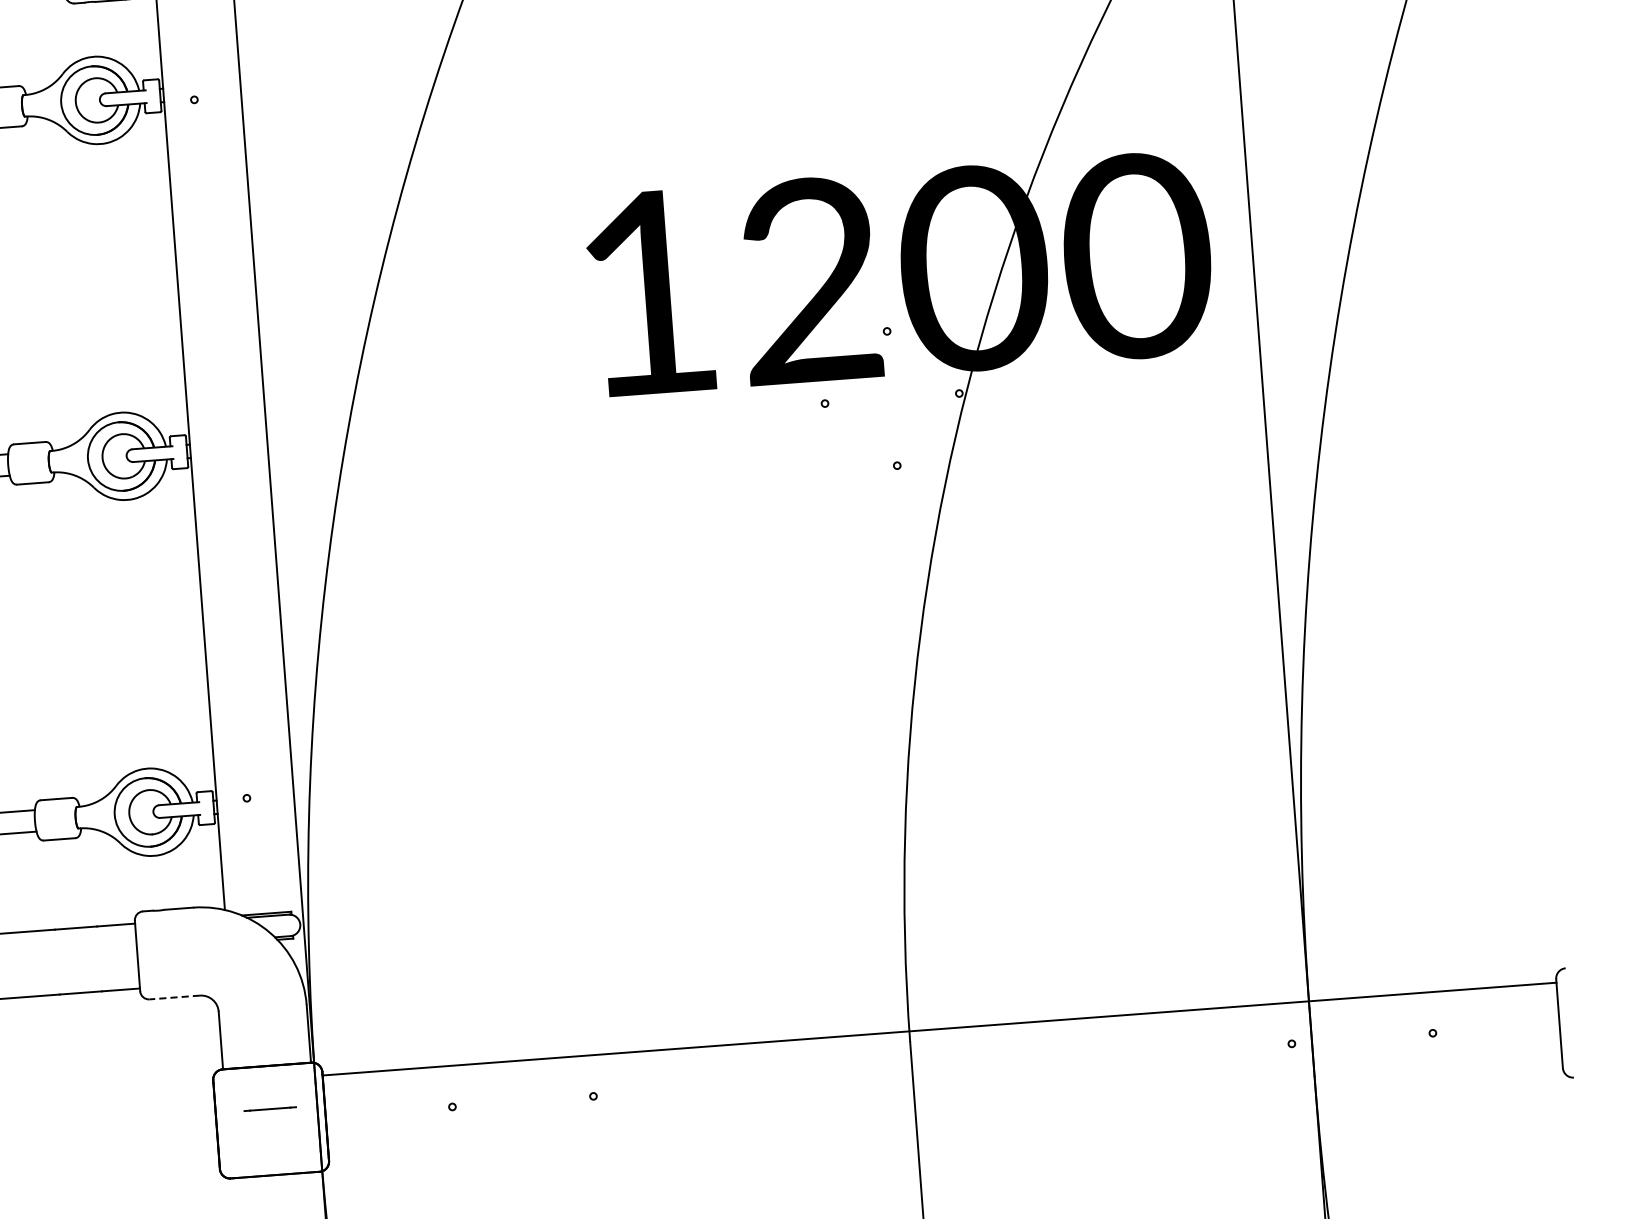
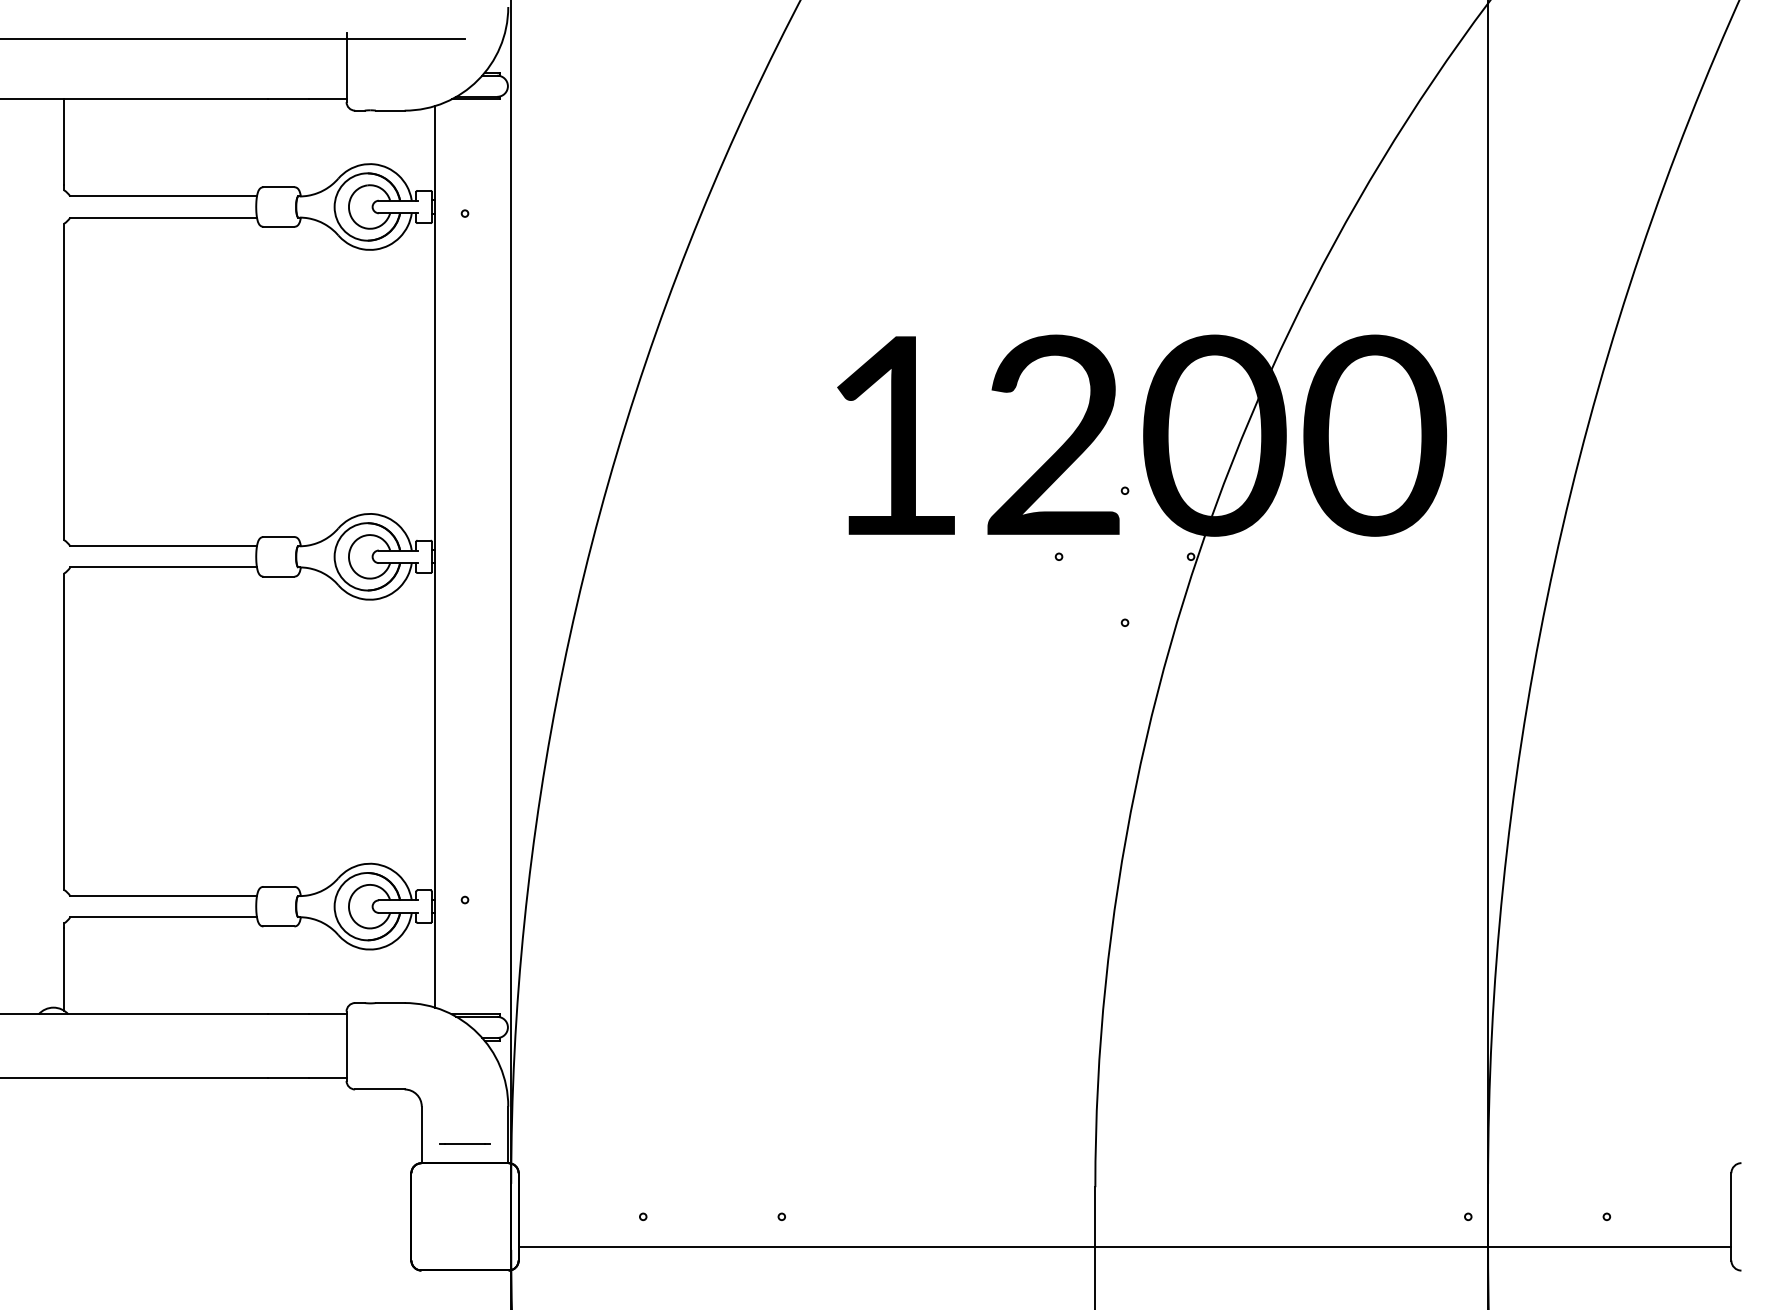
line: (174, 997) -> (379, 1089), dashed -> solid
line: (939, 1029) -> (1124, 1246), moved
line: (269, 1109) -> (464, 1143), moved

